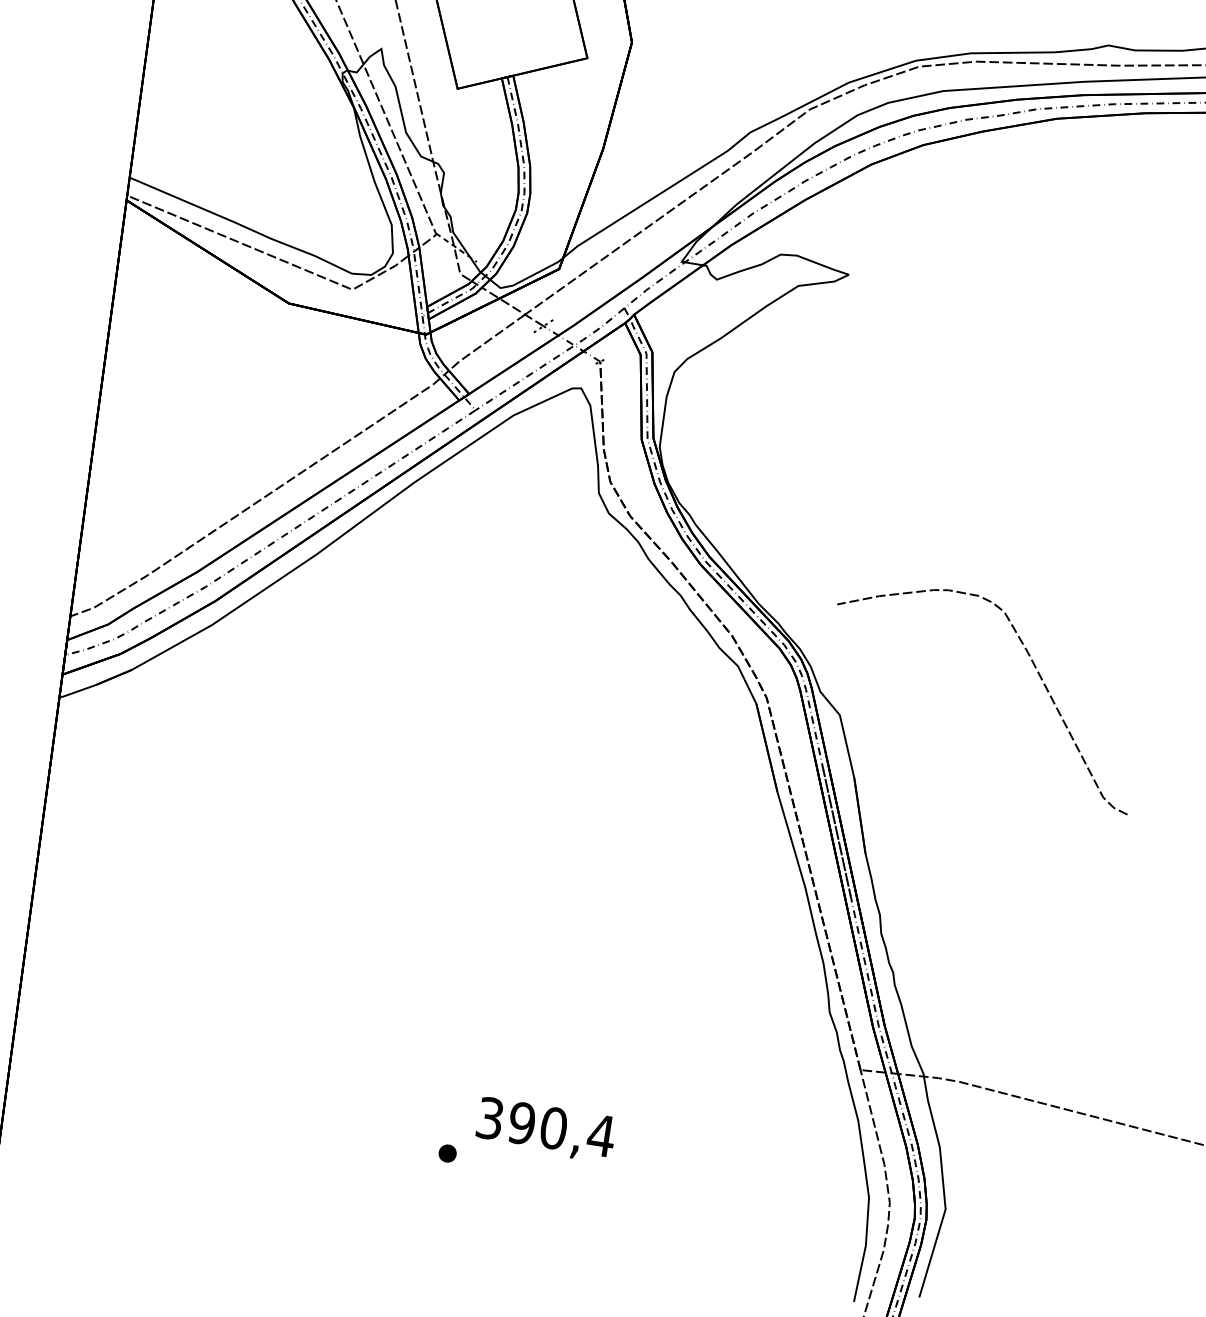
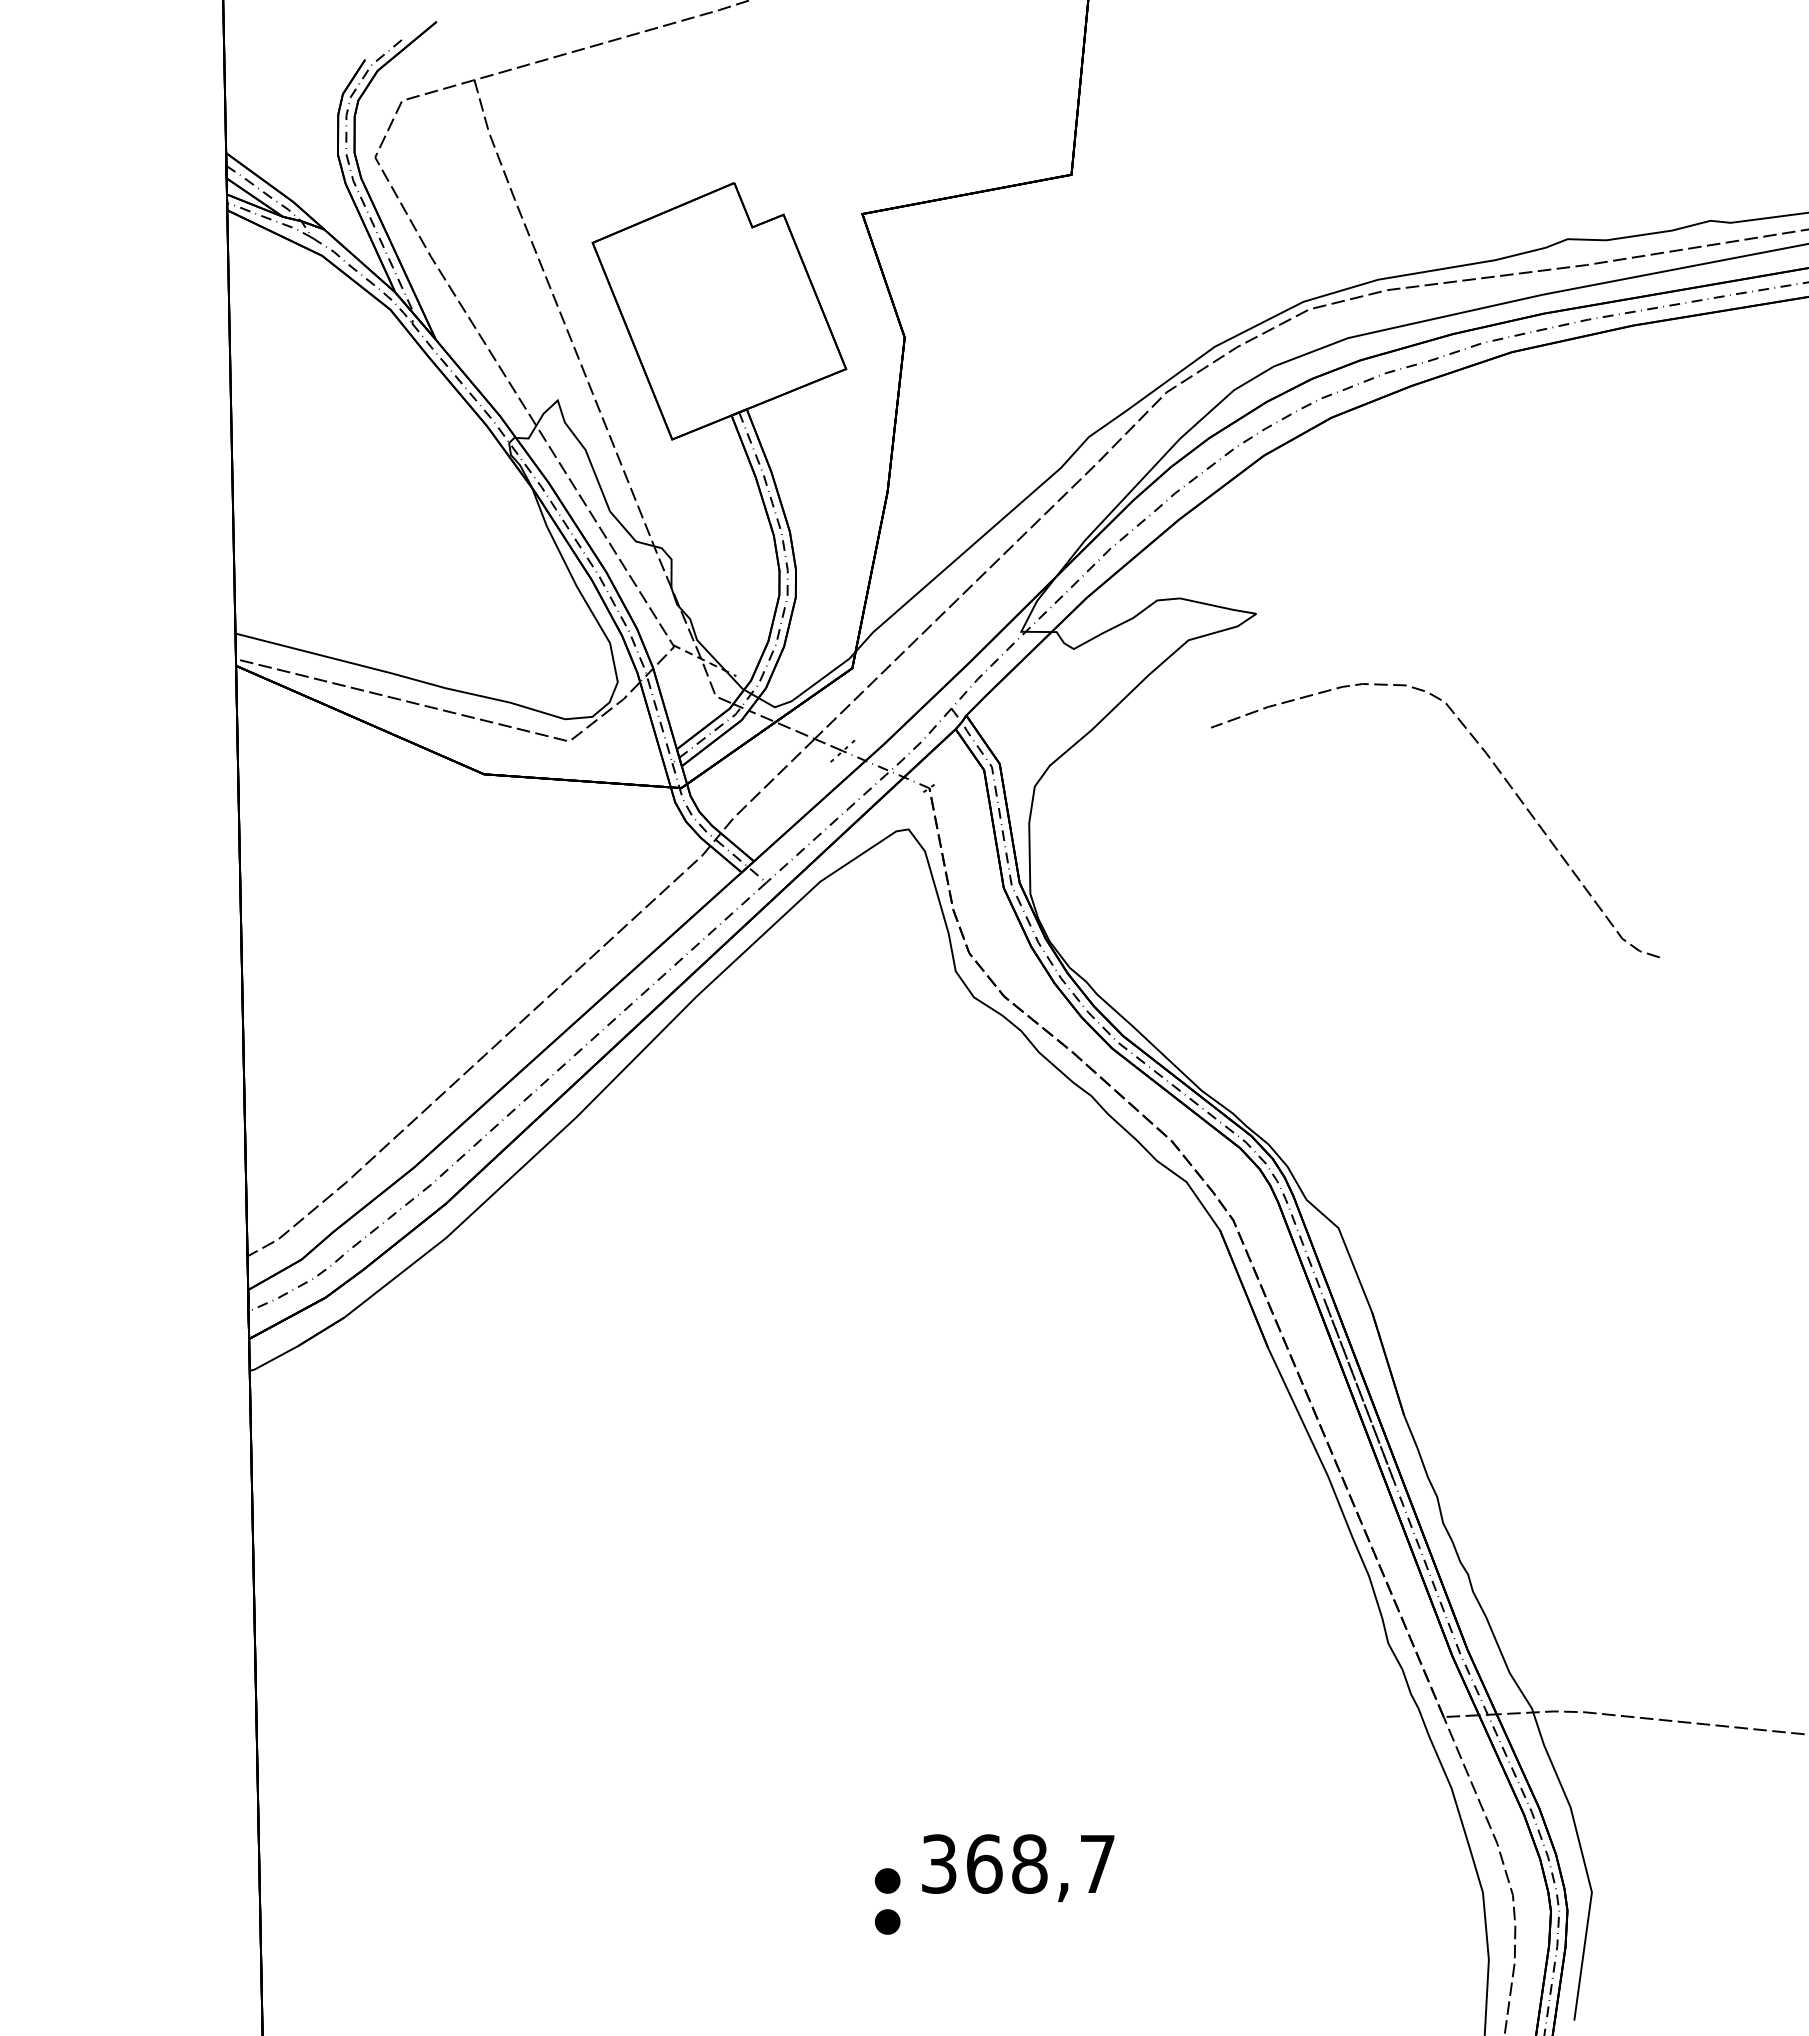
curve: (1033, 665) -> (1497, 770), moved
part: (452, 1124) -> (887, 1880), added
text: (562, 1129) -> (1041, 1863), 390,4 -> 368,7

